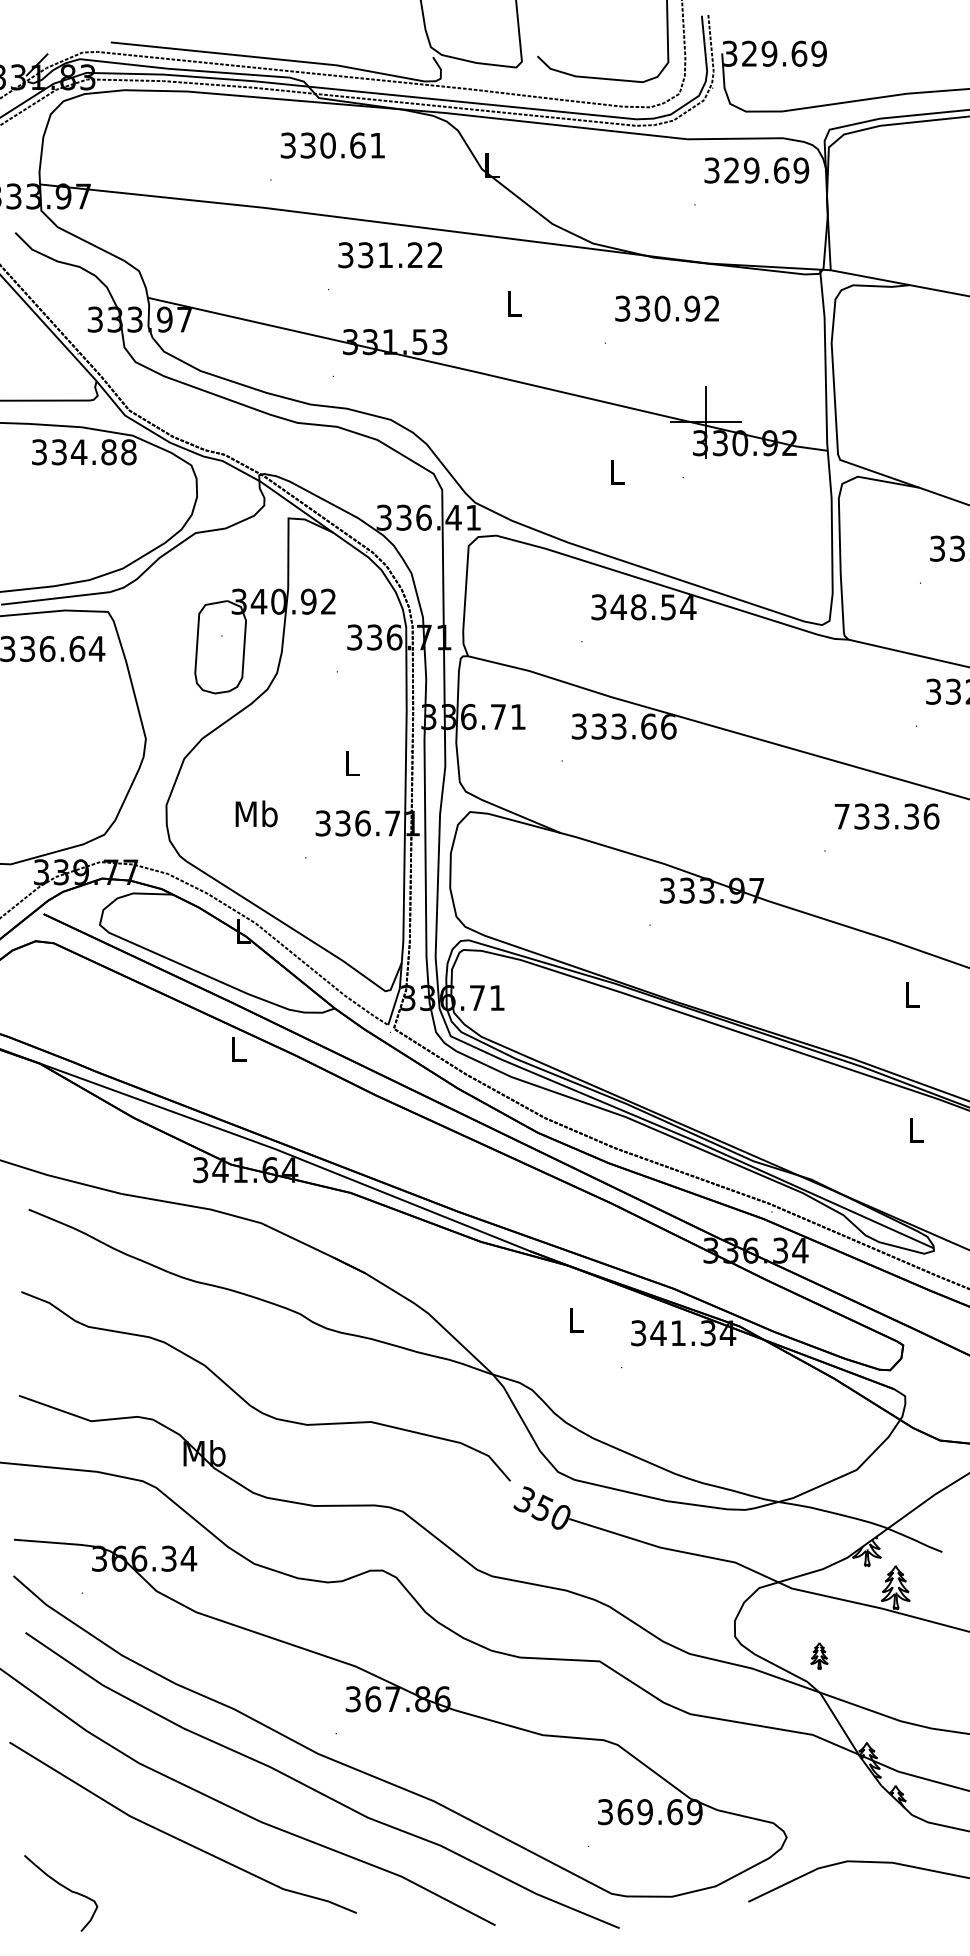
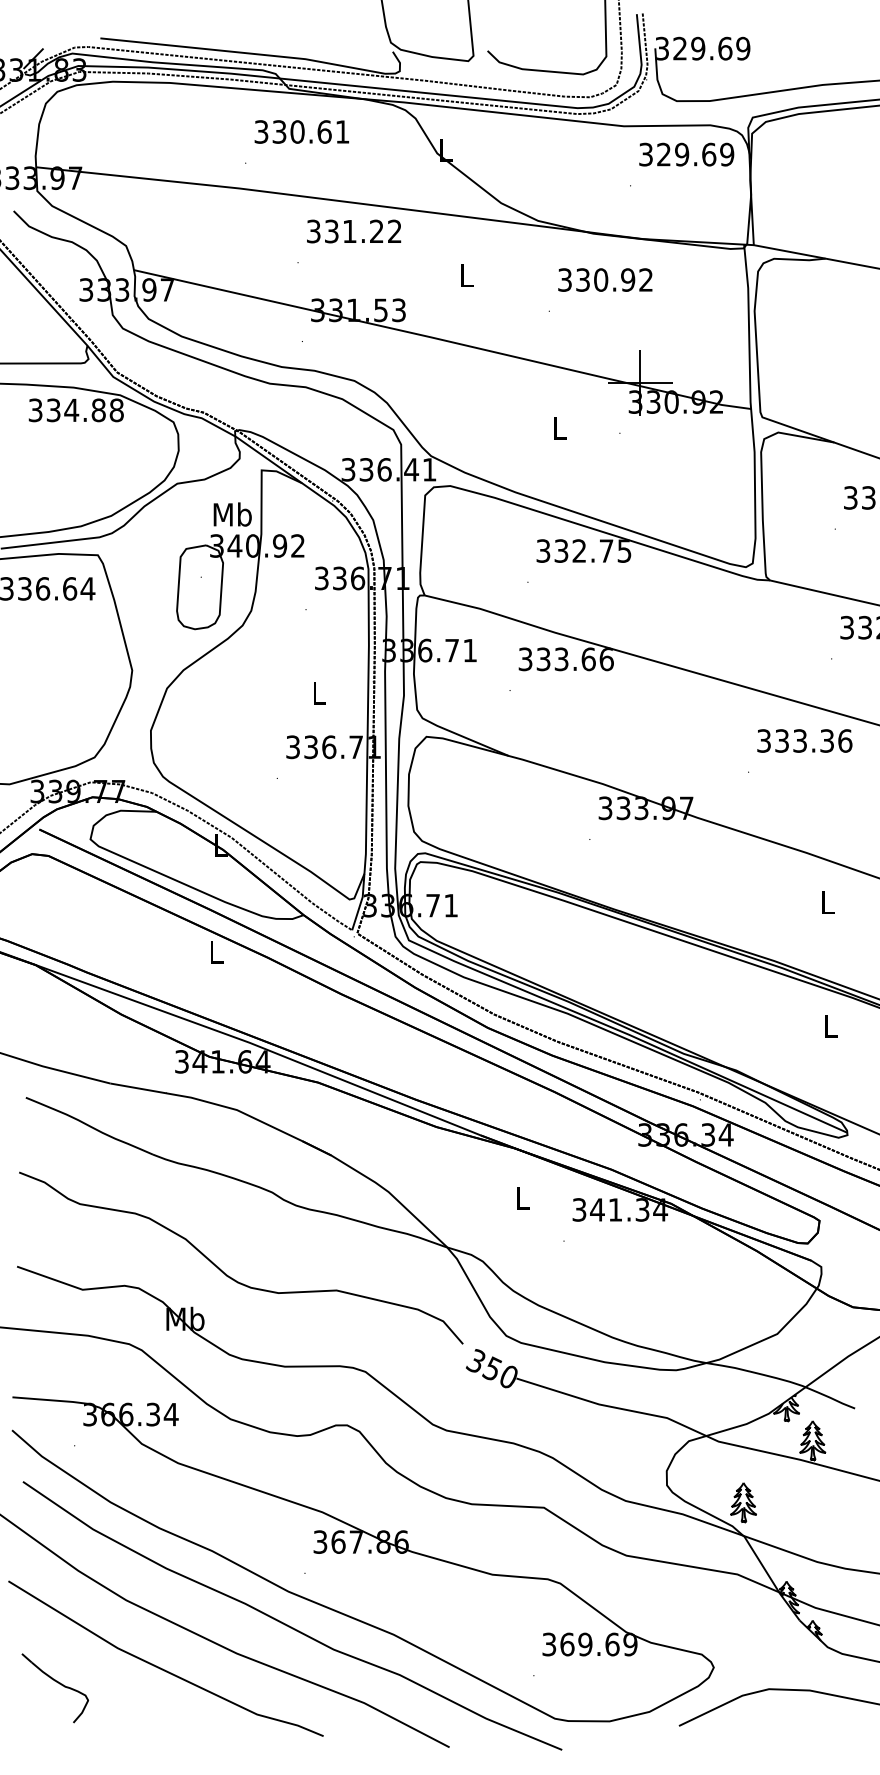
text: (653, 606) -> (592, 550), 348.54 -> 332.75
text: (256, 813) -> (232, 514), moved
text: (841, 816) -> (763, 740), 733.36 -> 333.36
part: (819, 1655) -> (743, 1502), size x1.67
part: (62, 1886) -> (56, 1682), moved

